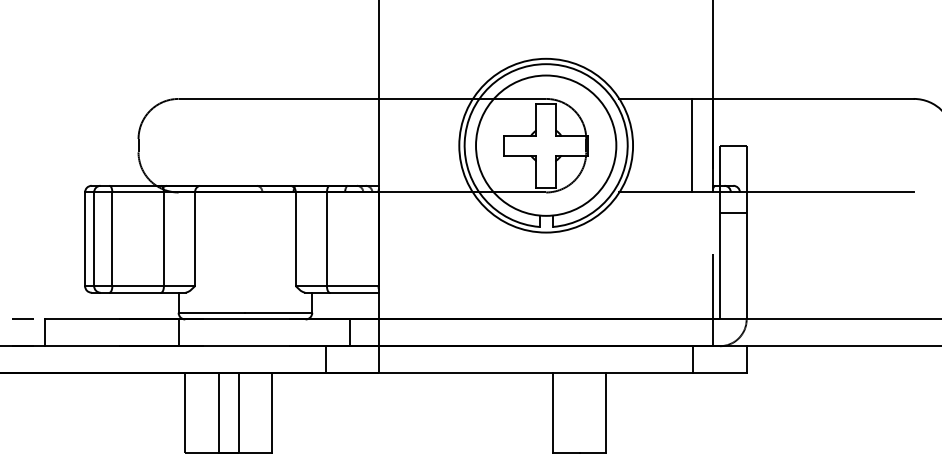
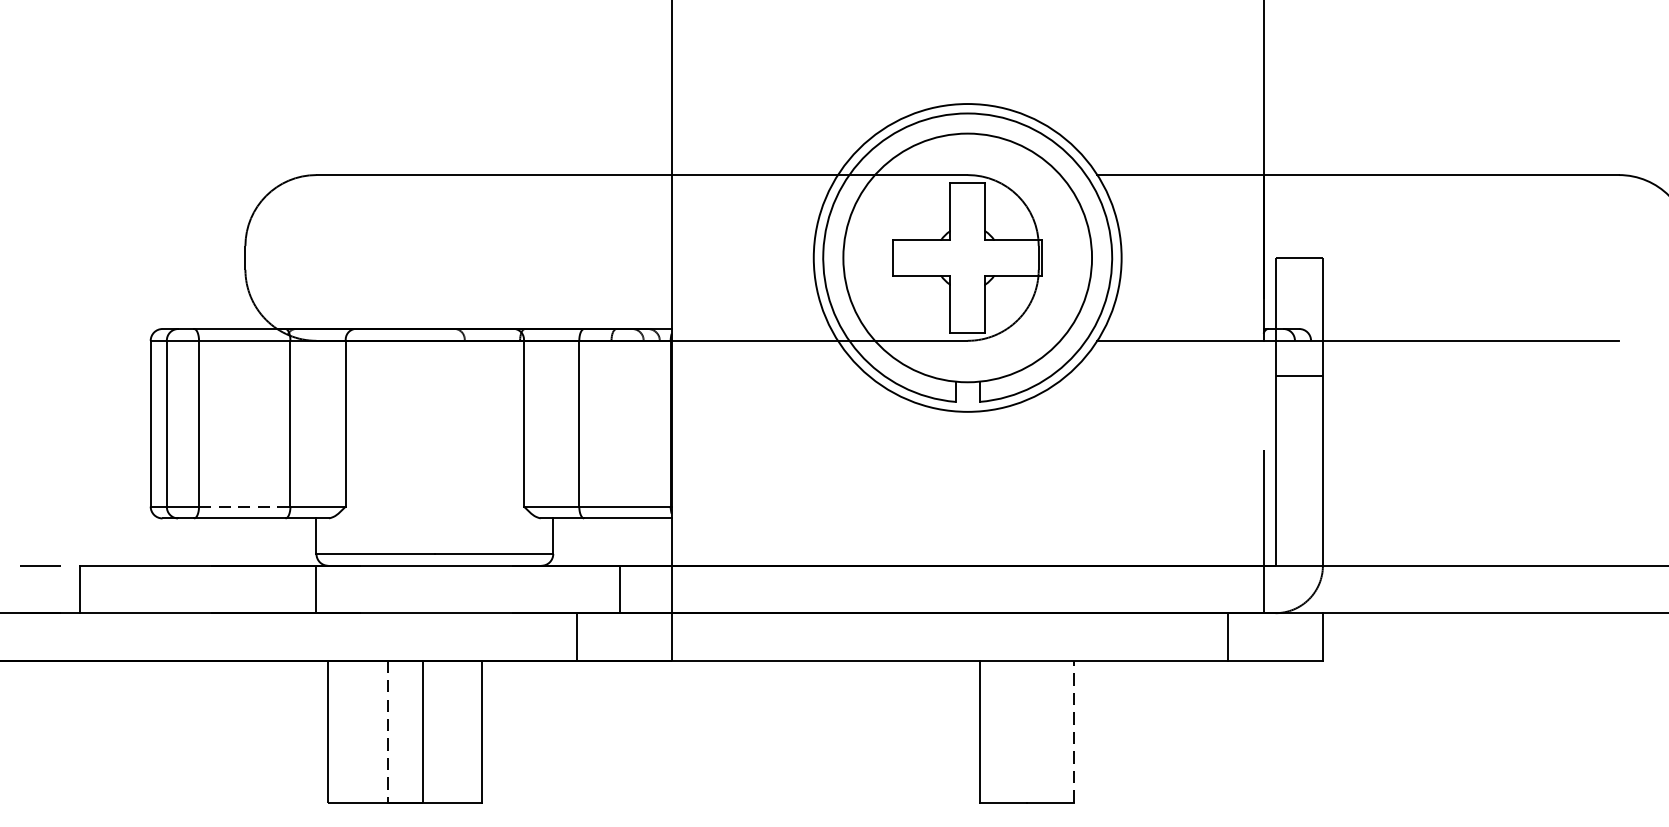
line: (691, 145) -> (1225, 257), removed
line: (138, 286) -> (245, 507), solid -> dashed
line: (606, 412) -> (1074, 730), solid -> dashed
line: (218, 413) -> (387, 732), solid -> dashed

